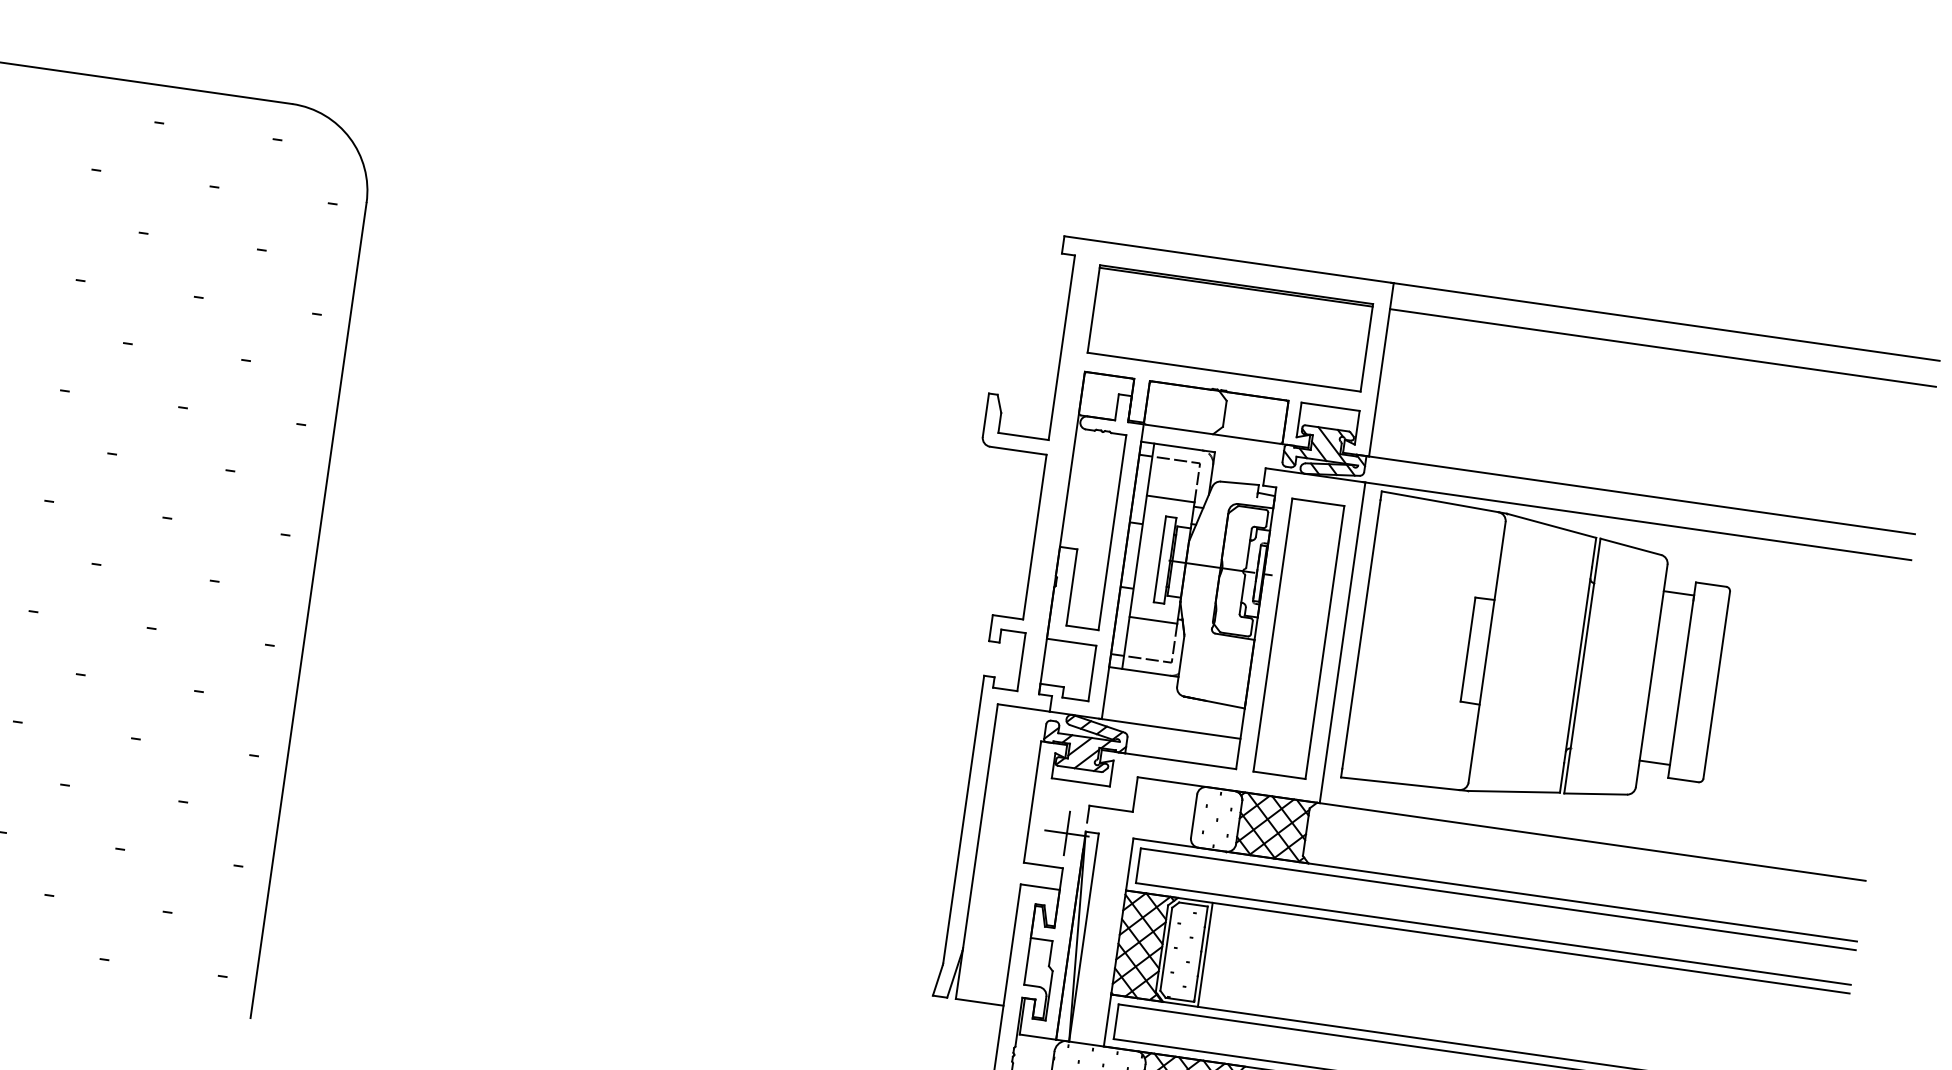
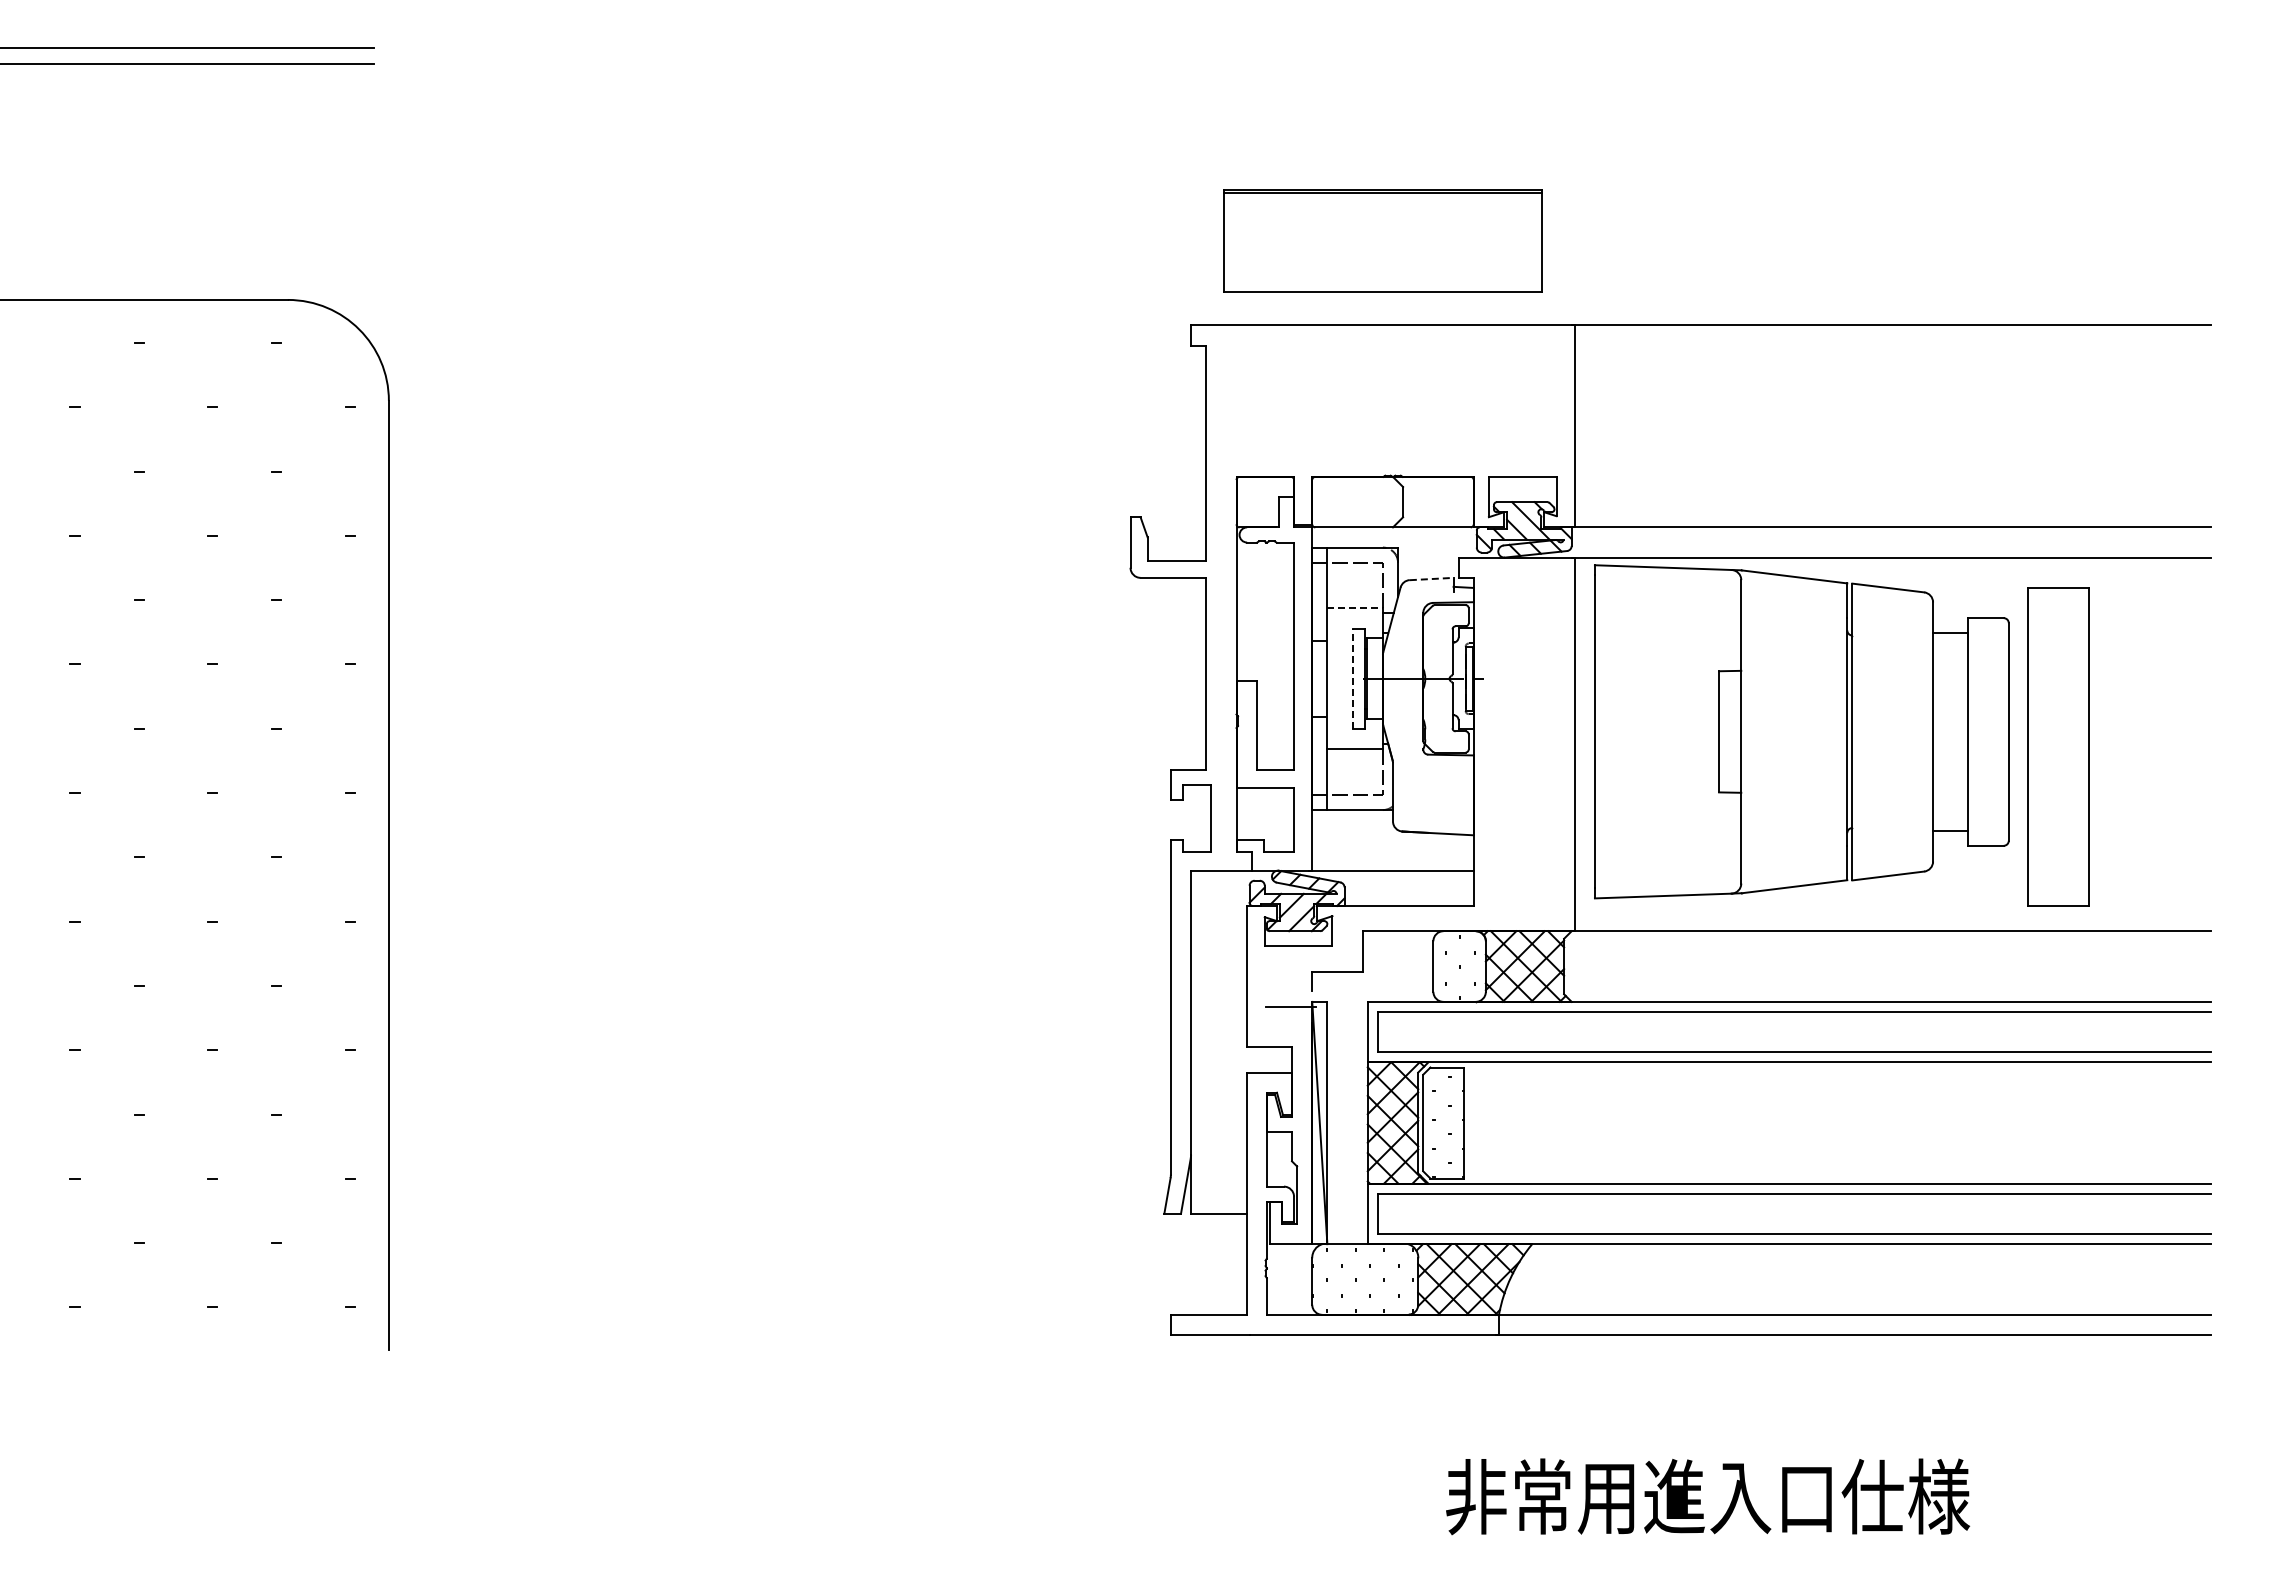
part: (1230, 328) -> (1382, 240), moved
line: (1662, 347) -> (1892, 355), removed
line: (1239, 483) -> (1431, 579), solid -> dashed
line: (1170, 499) -> (1355, 608), solid -> dashed
line: (1159, 559) -> (1352, 678), solid -> dashed
part: (1299, 638) -> (2058, 746), moved
line: (1067, 833) -> (1291, 1006), removed
line: (1205, 954) -> (1468, 1122), removed

